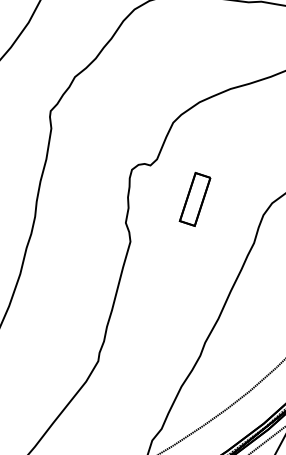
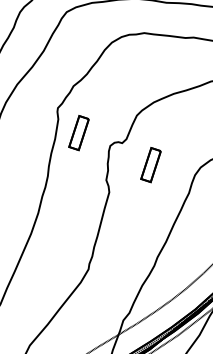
part: (82, 150) -> (78, 133), added

